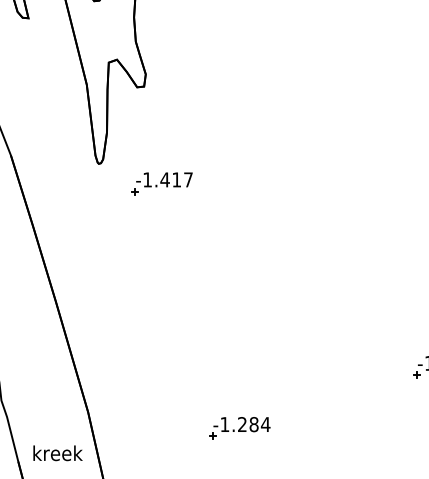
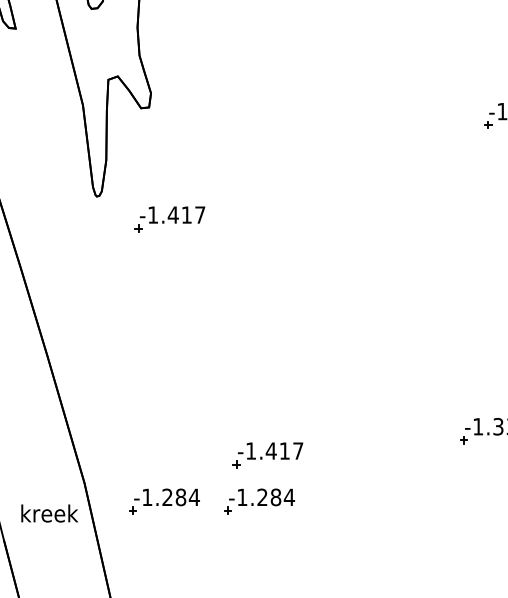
part: (246, 388) -> (267, 455), added
part: (157, 428) -> (164, 501), added
text: (57, 453) -> (49, 513), moved

